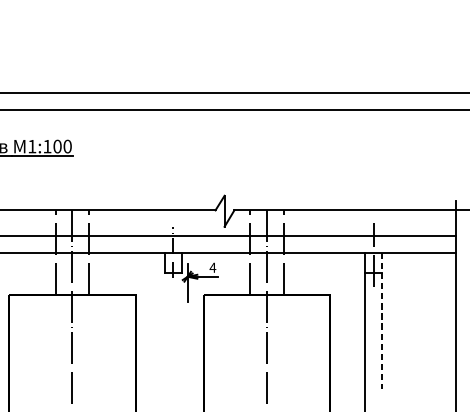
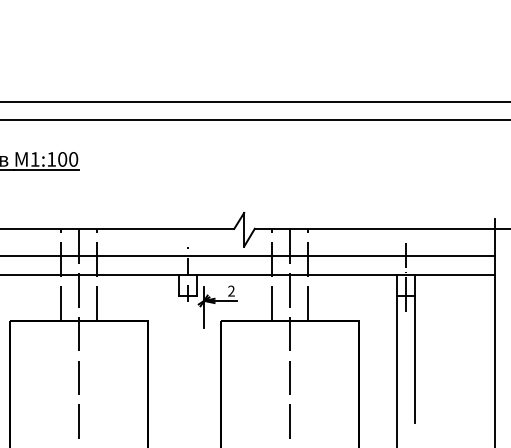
text: (212, 267) -> (231, 290), 4 -> 2
line: (382, 321) -> (415, 349), dashed -> solid

